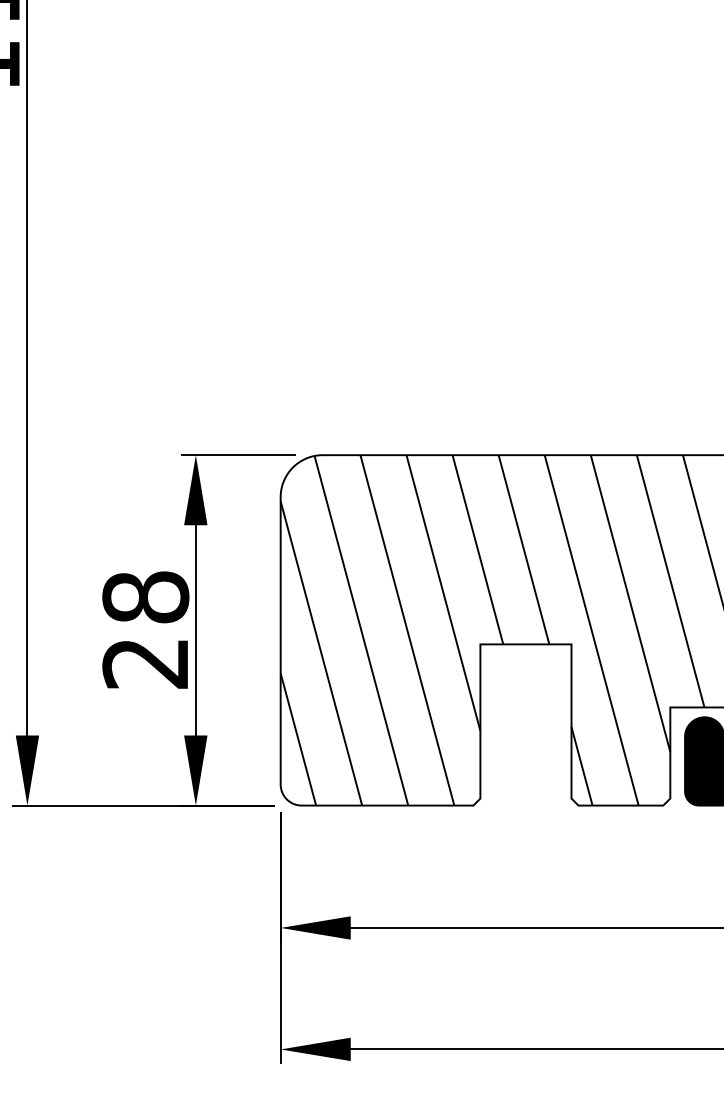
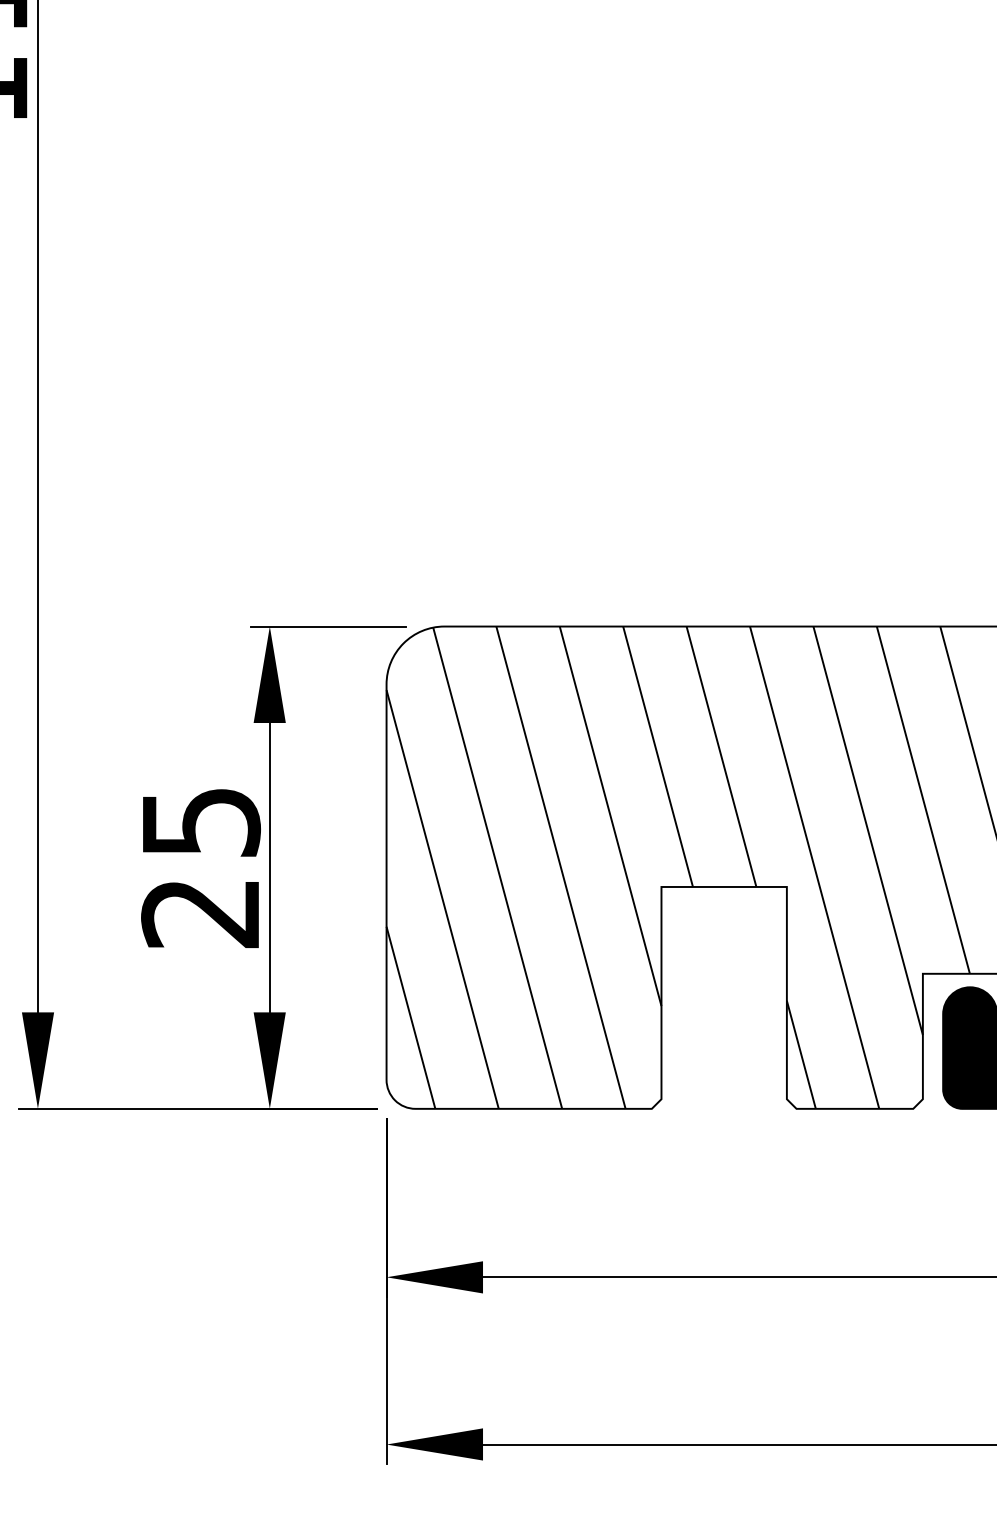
text: (145, 596) -> (200, 821), 28 -> 25

